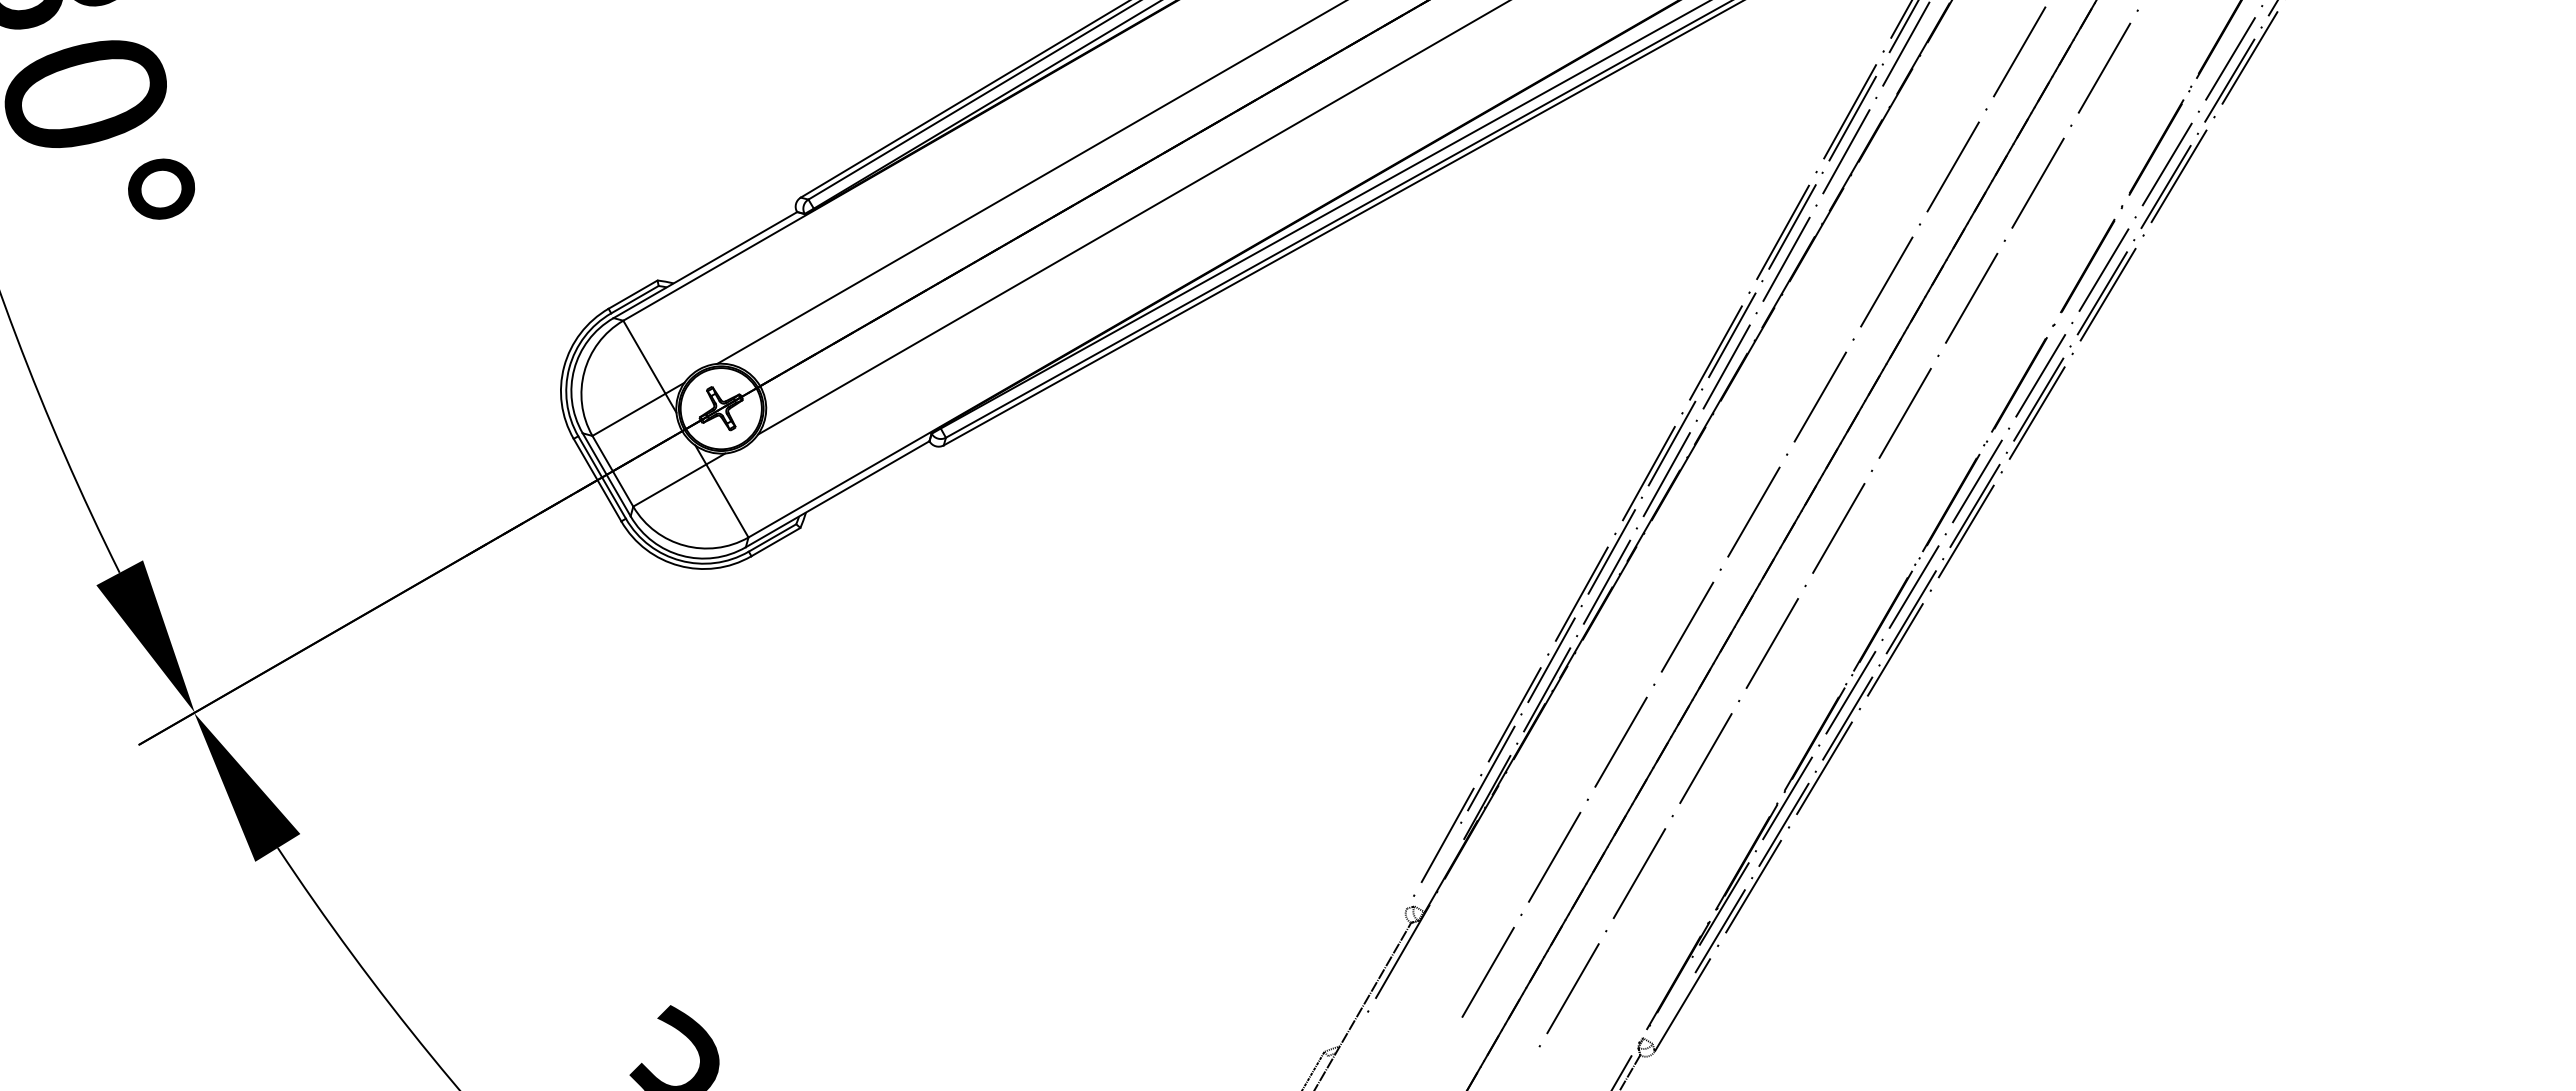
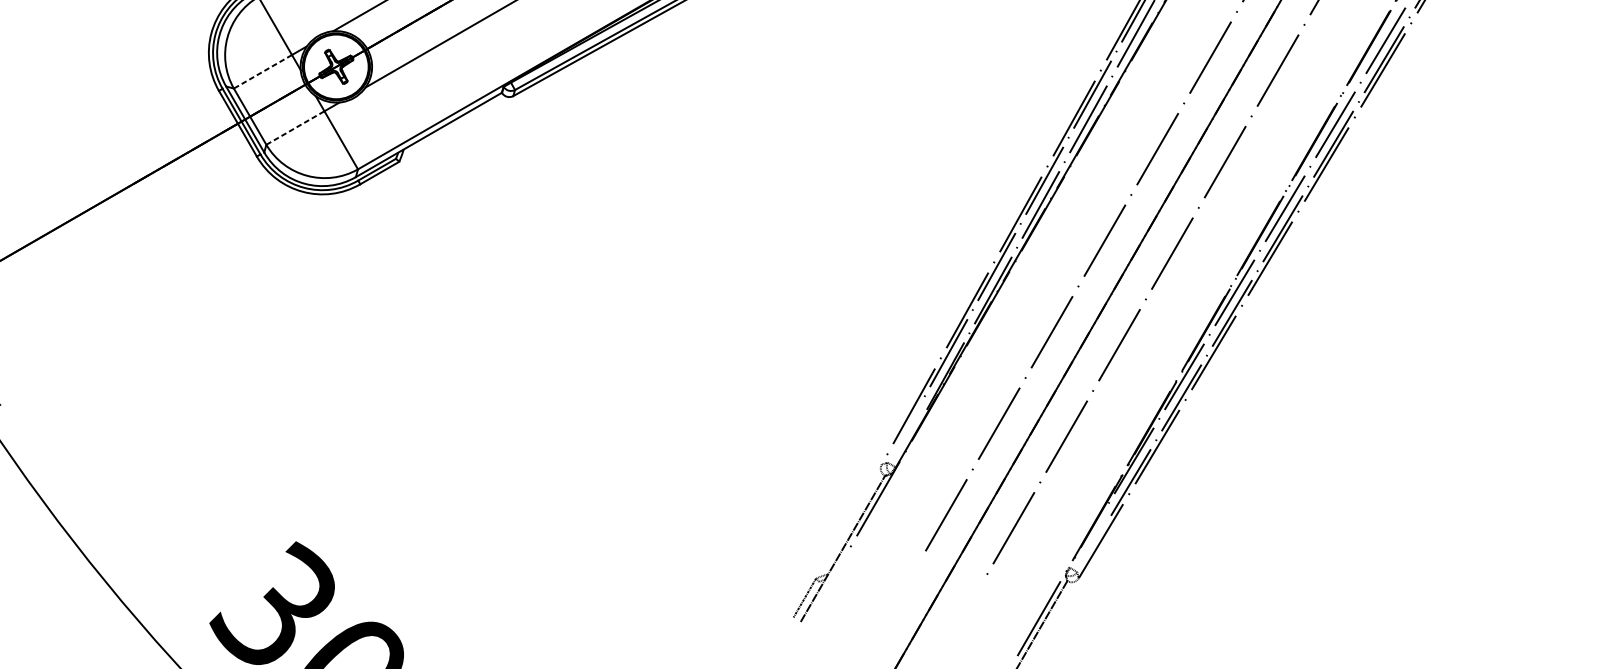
line: (628, 415) -> (262, 72), solid -> dashed
line: (670, 485) -> (295, 127), solid -> dashed

